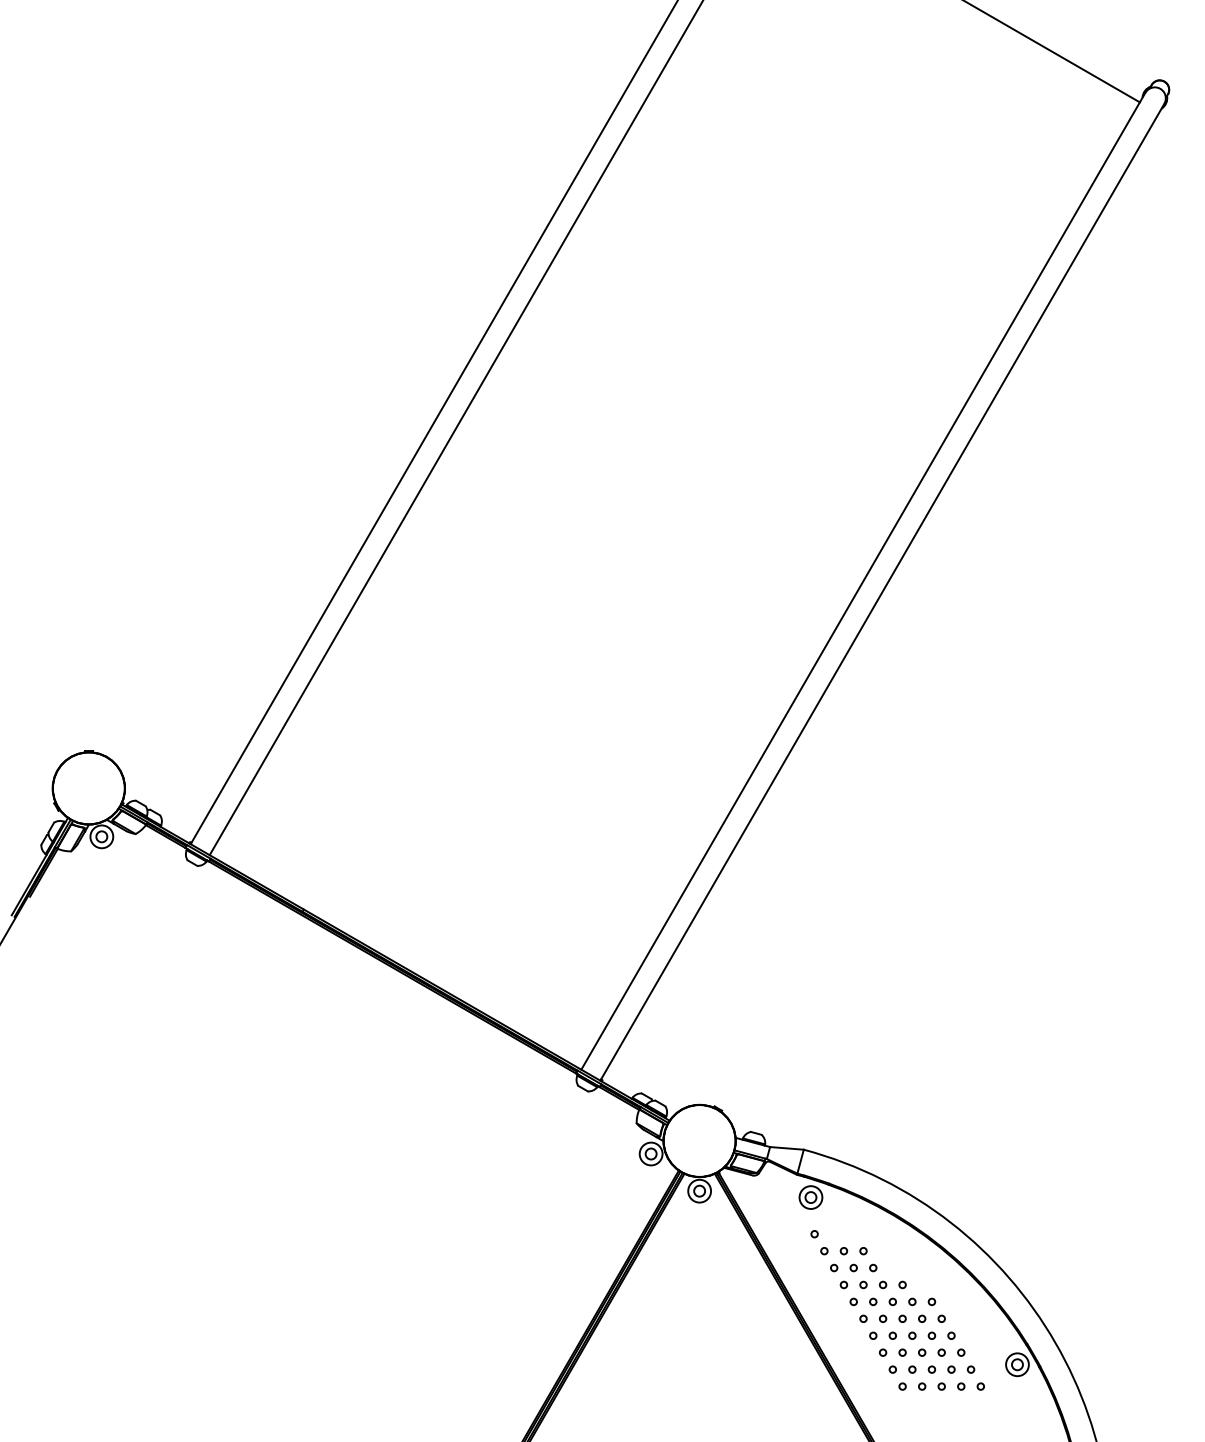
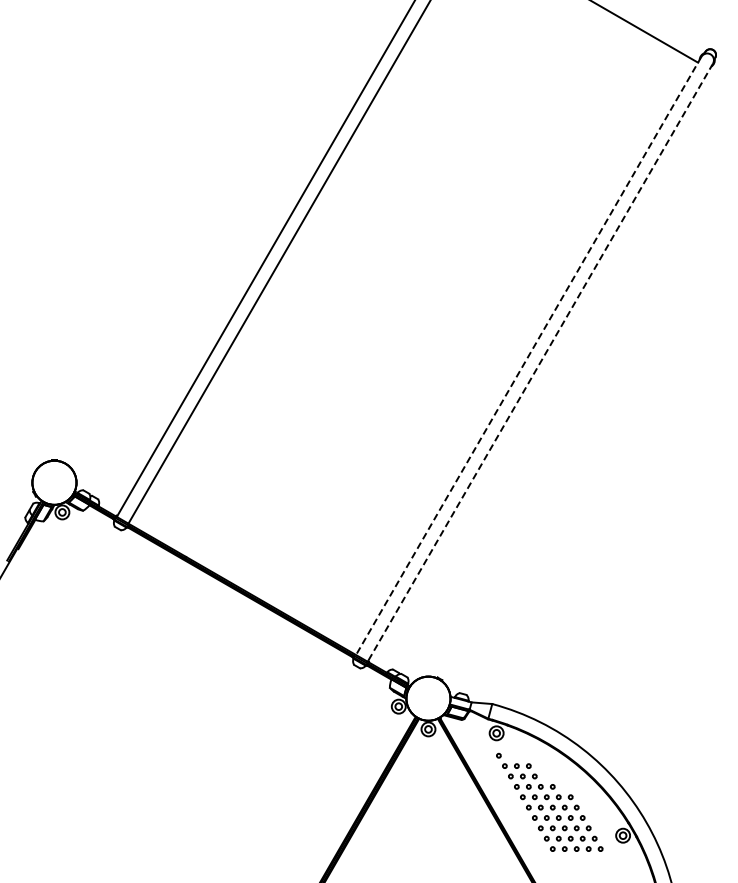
line: (862, 582) -> (528, 356), solid -> dashed
line: (882, 593) -> (540, 363), solid -> dashed

